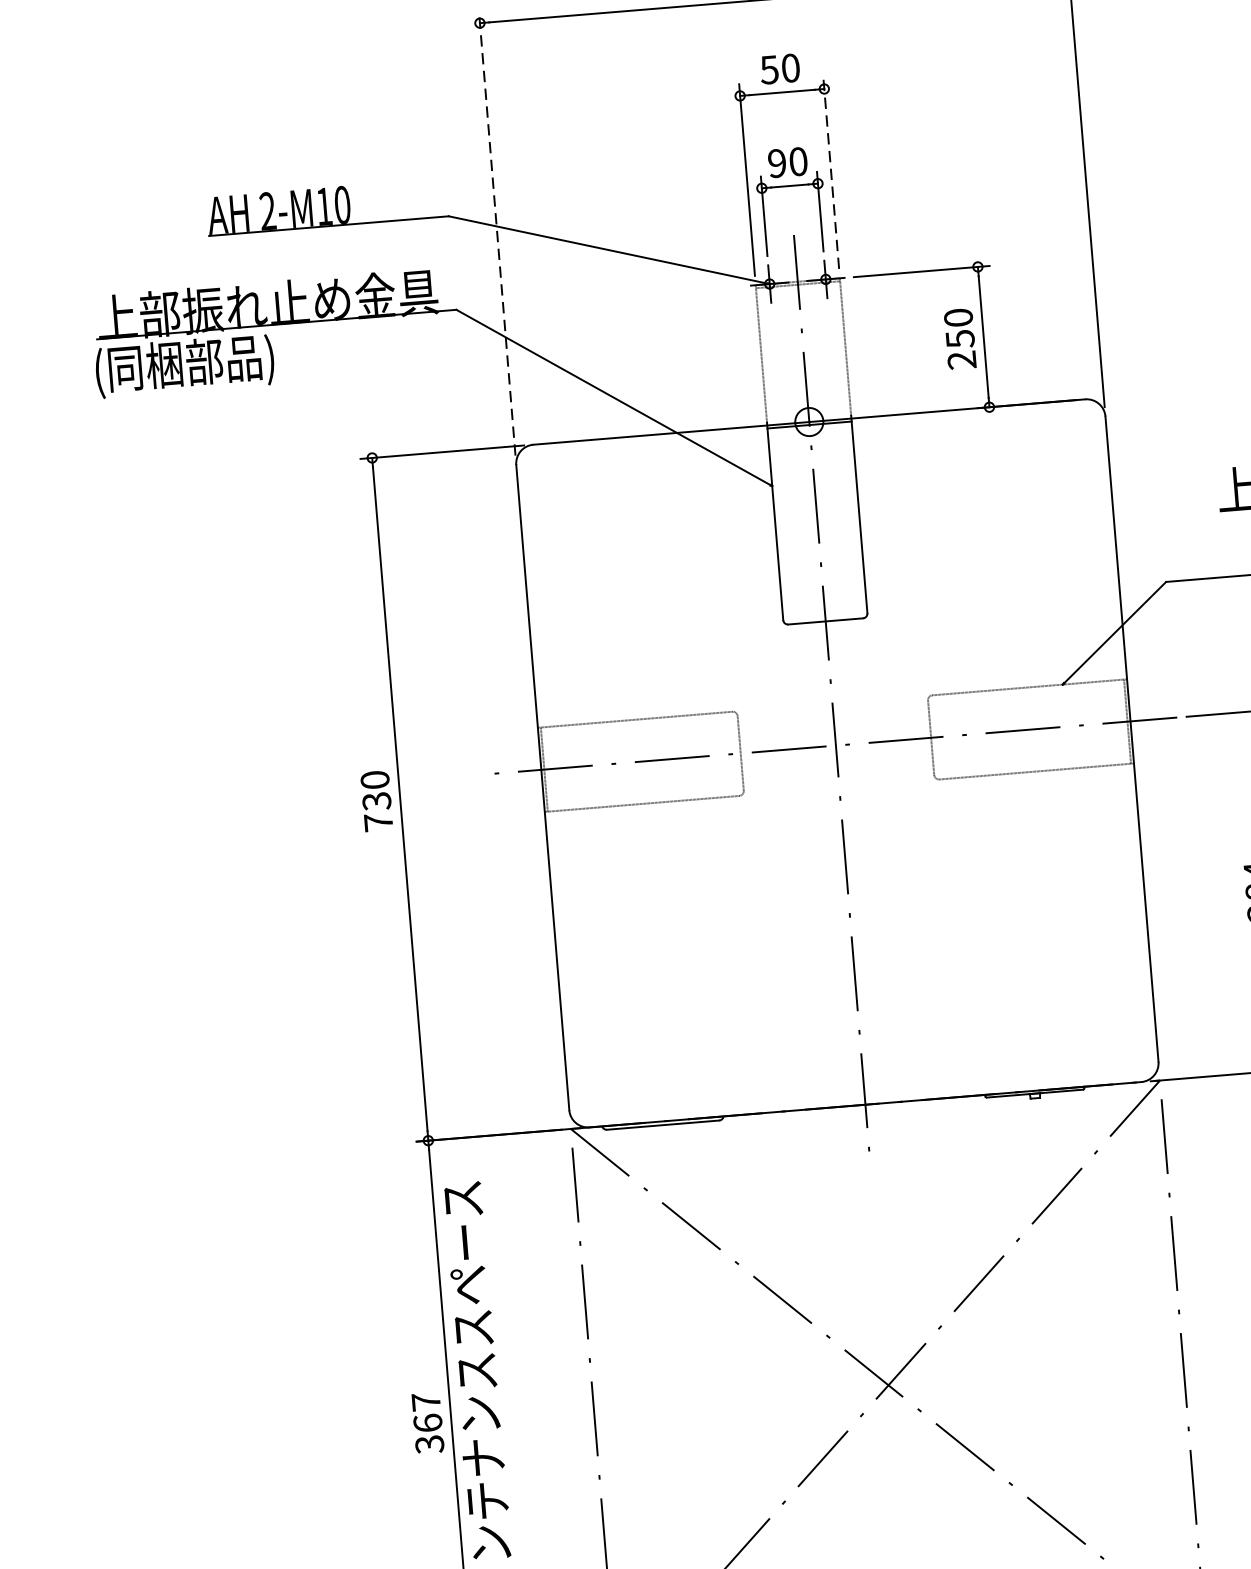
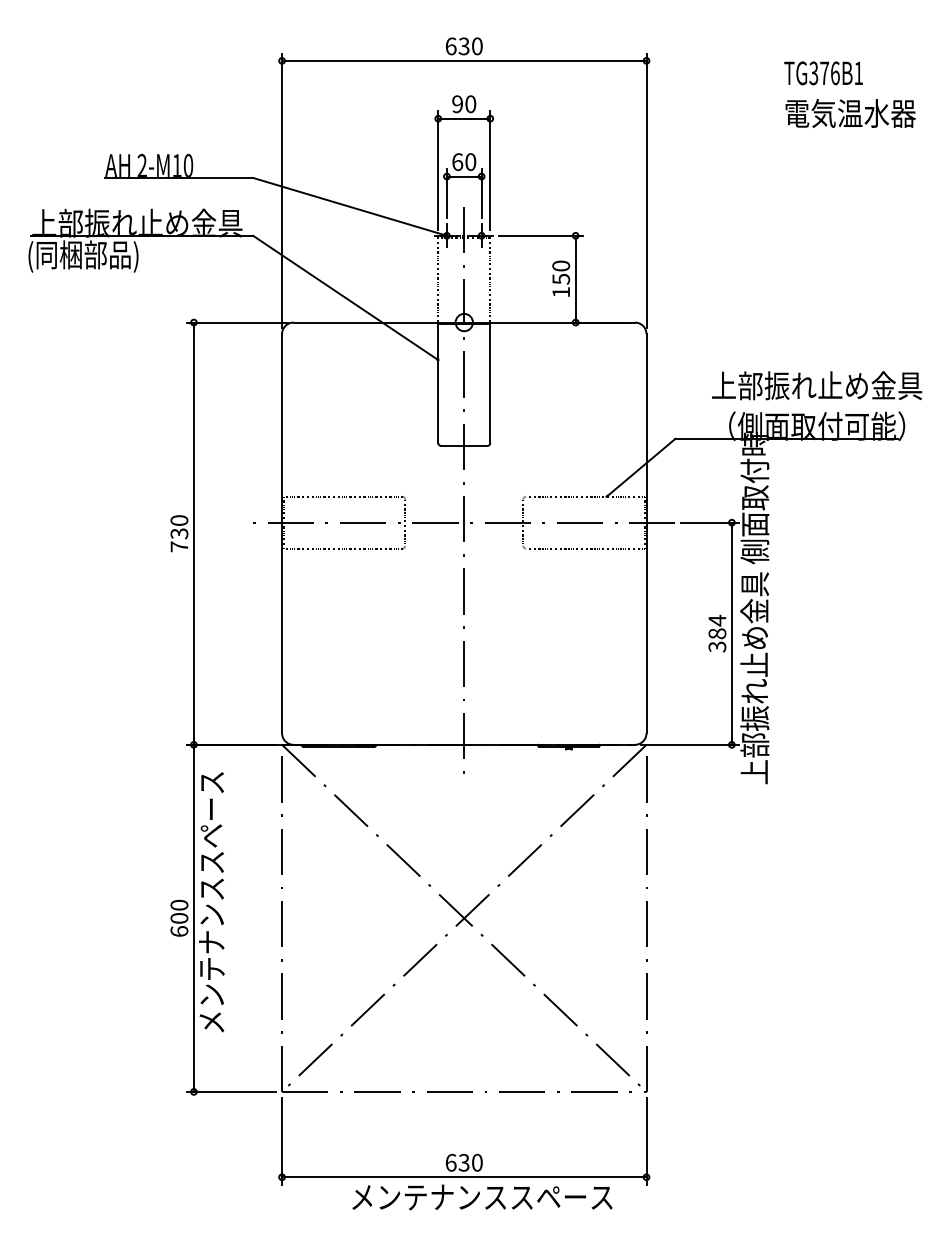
text: (769, 70) -> (457, 104), 50 -> 90
text: (776, 162) -> (457, 161), 90 -> 60
line: (831, 172) -> (490, 170), dashed -> solid
line: (497, 232) -> (282, 190), dashed -> solid
text: (960, 360) -> (560, 292), 250 -> 150
text: (428, 1423) -> (179, 918), 367 -> 600

